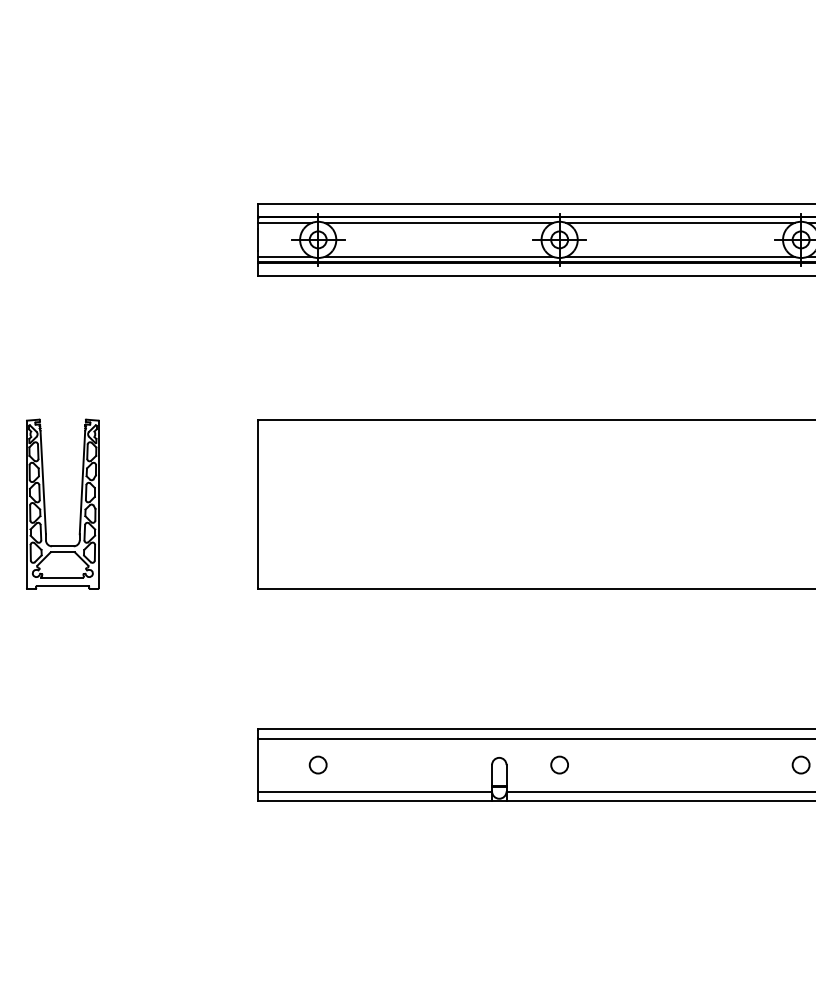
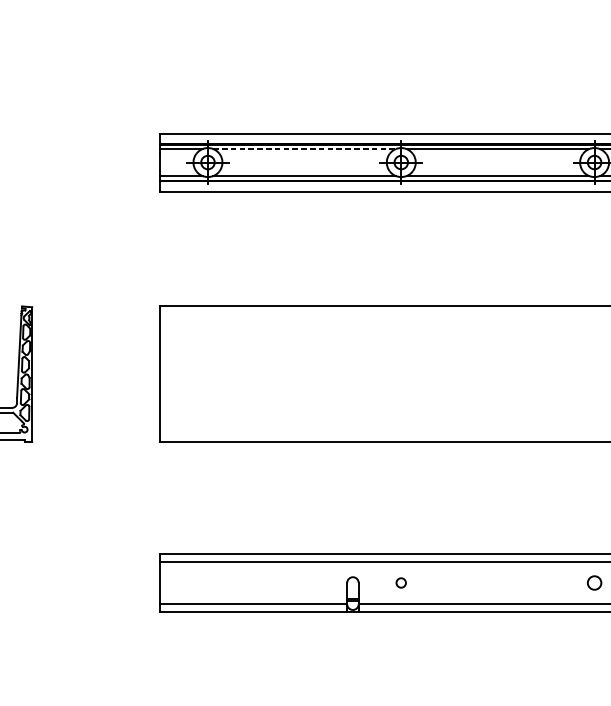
line: (439, 223) -> (305, 149), solid -> dashed
circle: (317, 764) -> (207, 582), removed
circle: (559, 764) -> (401, 582), size x0.7

